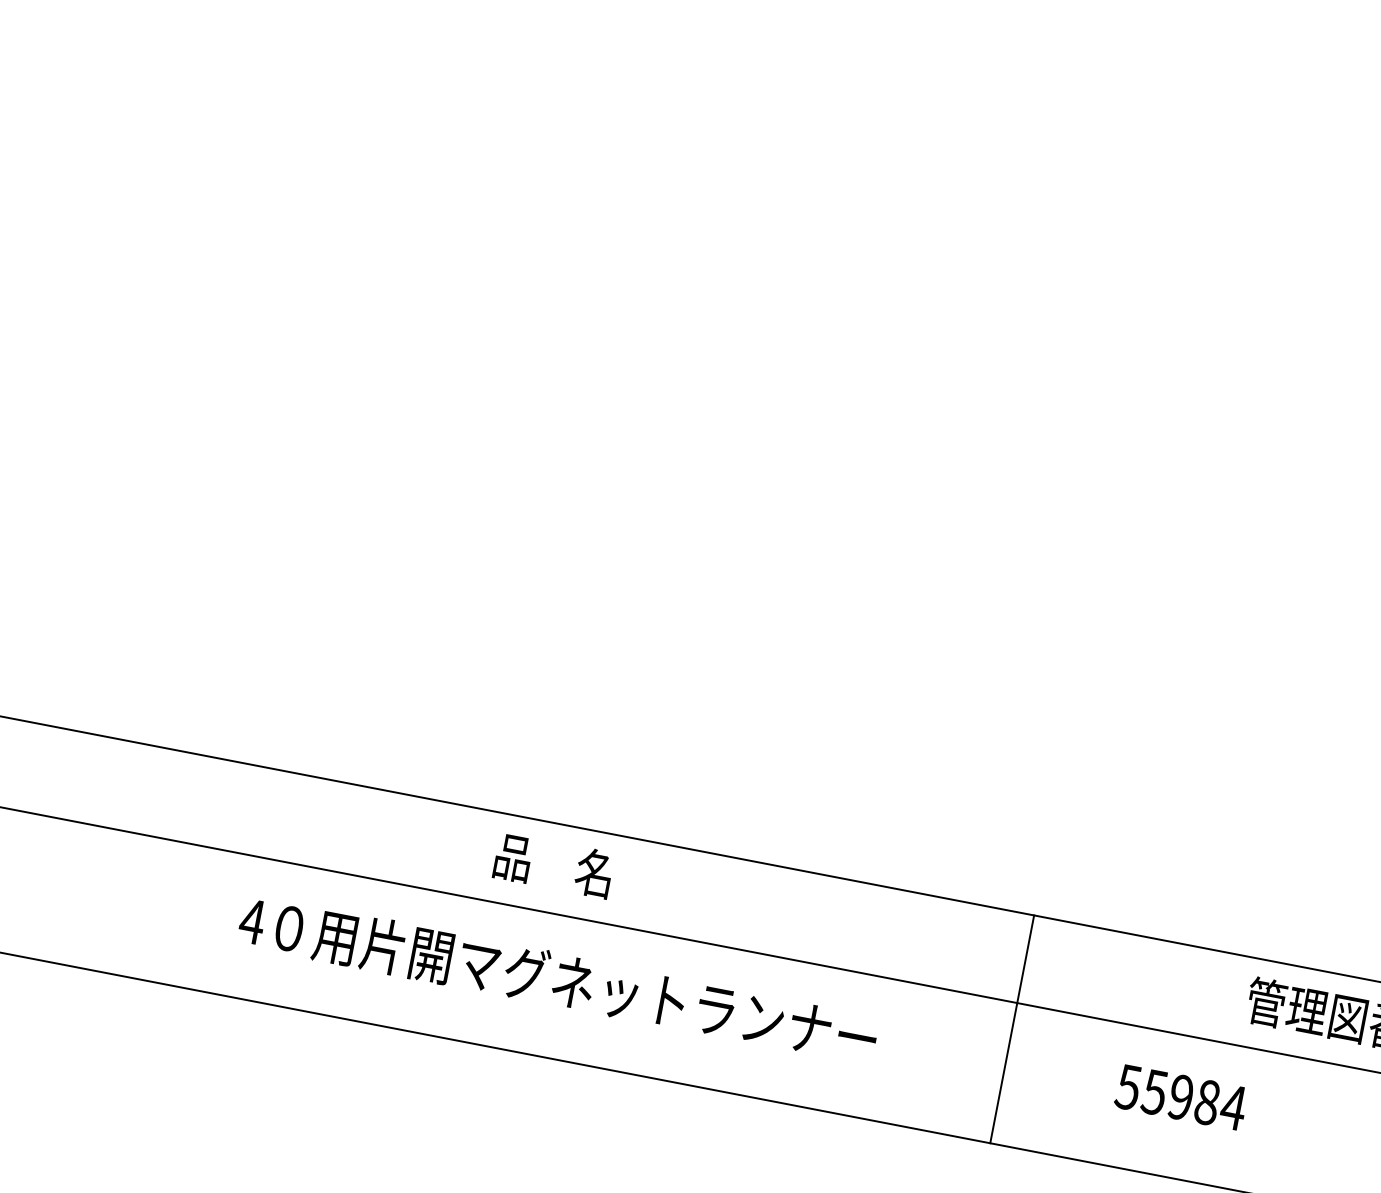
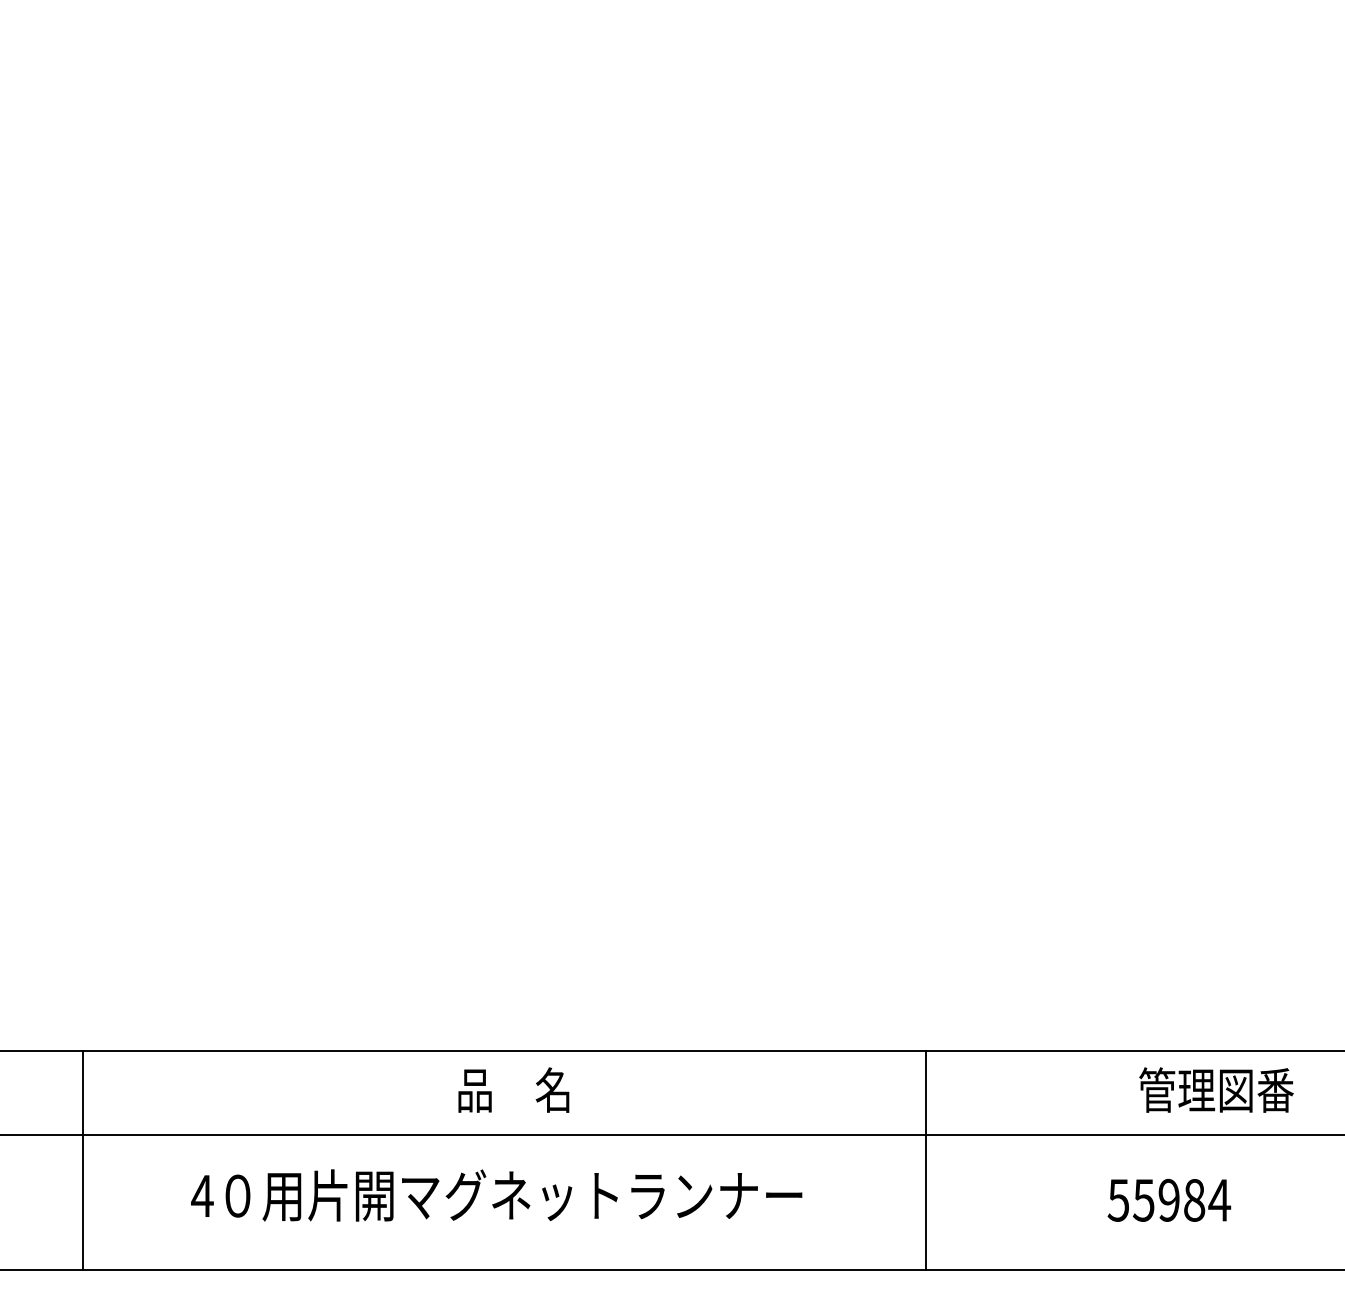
line: (136, 859) -> (83, 1159), added
text: (553, 864) -> (513, 1089), moved
text: (1181, 1096) -> (1169, 1199), moved

